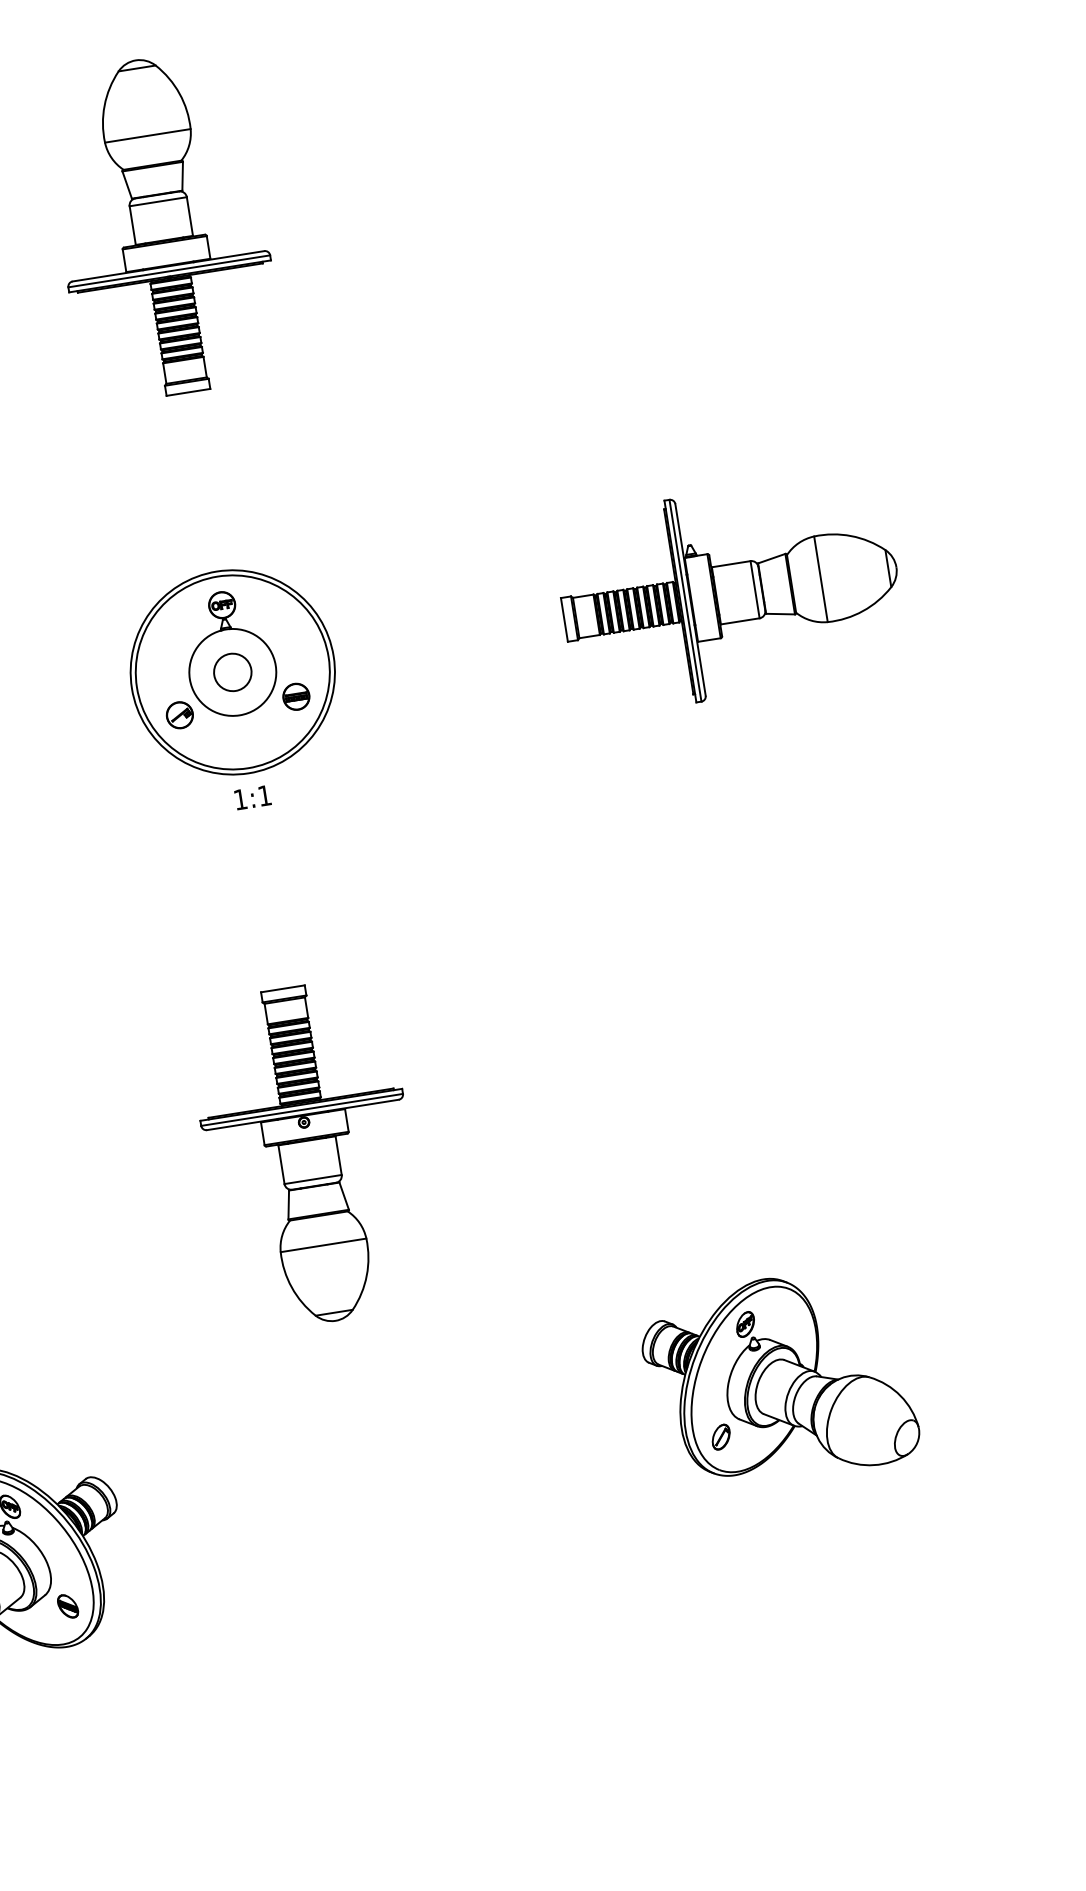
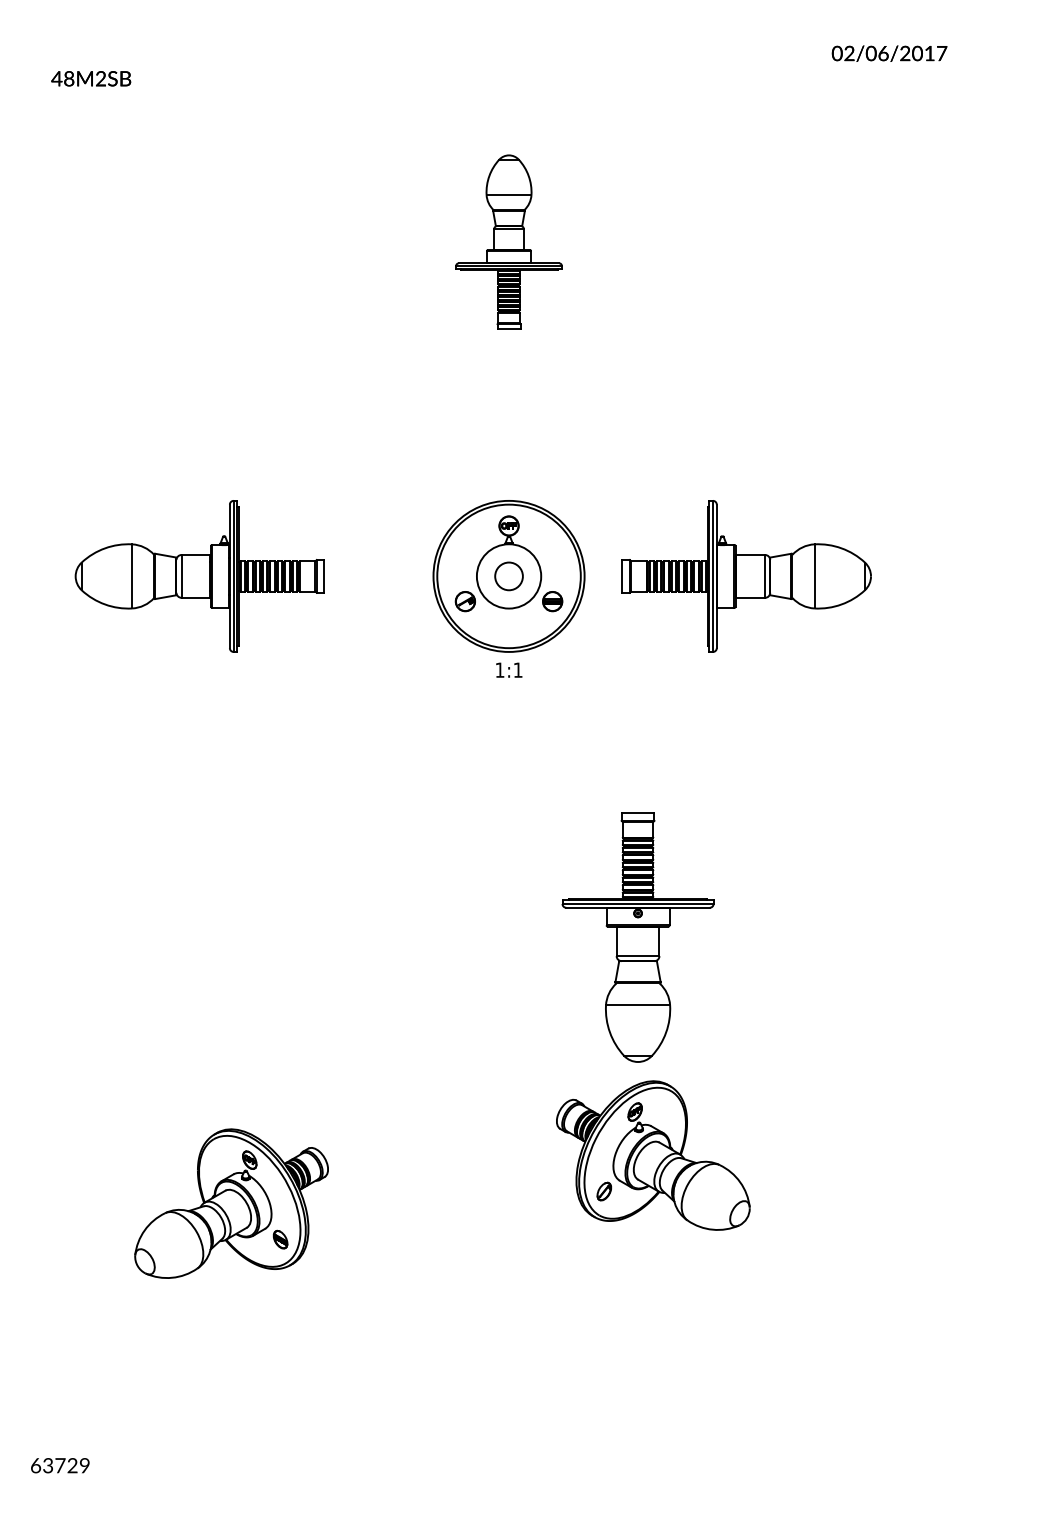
part: (161, 226) -> (508, 242), size x0.7
part: (730, 593) -> (746, 576), moved
part: (308, 1154) -> (637, 937), moved
part: (779, 1378) -> (653, 1155), moved

